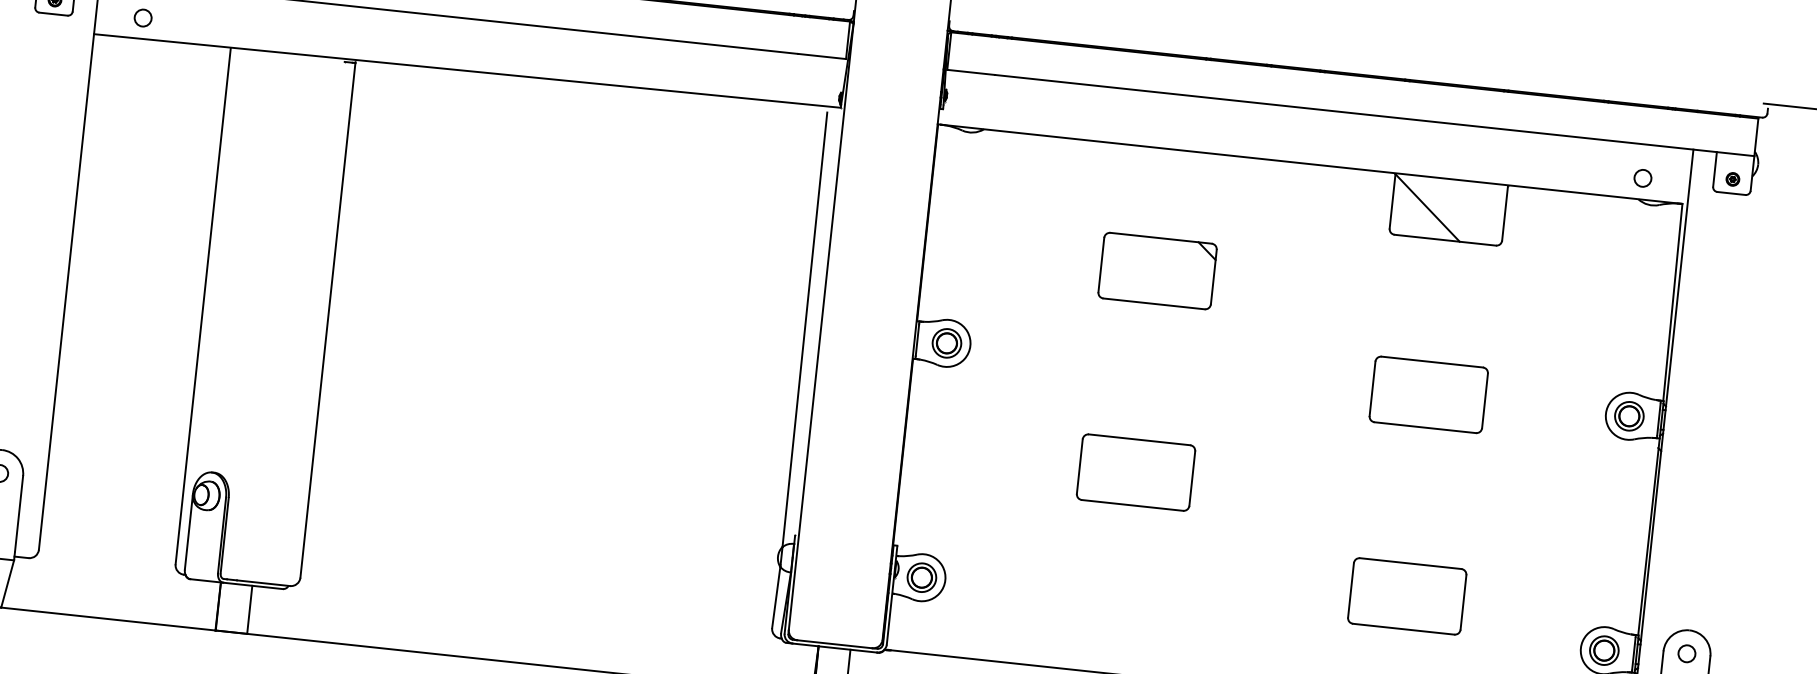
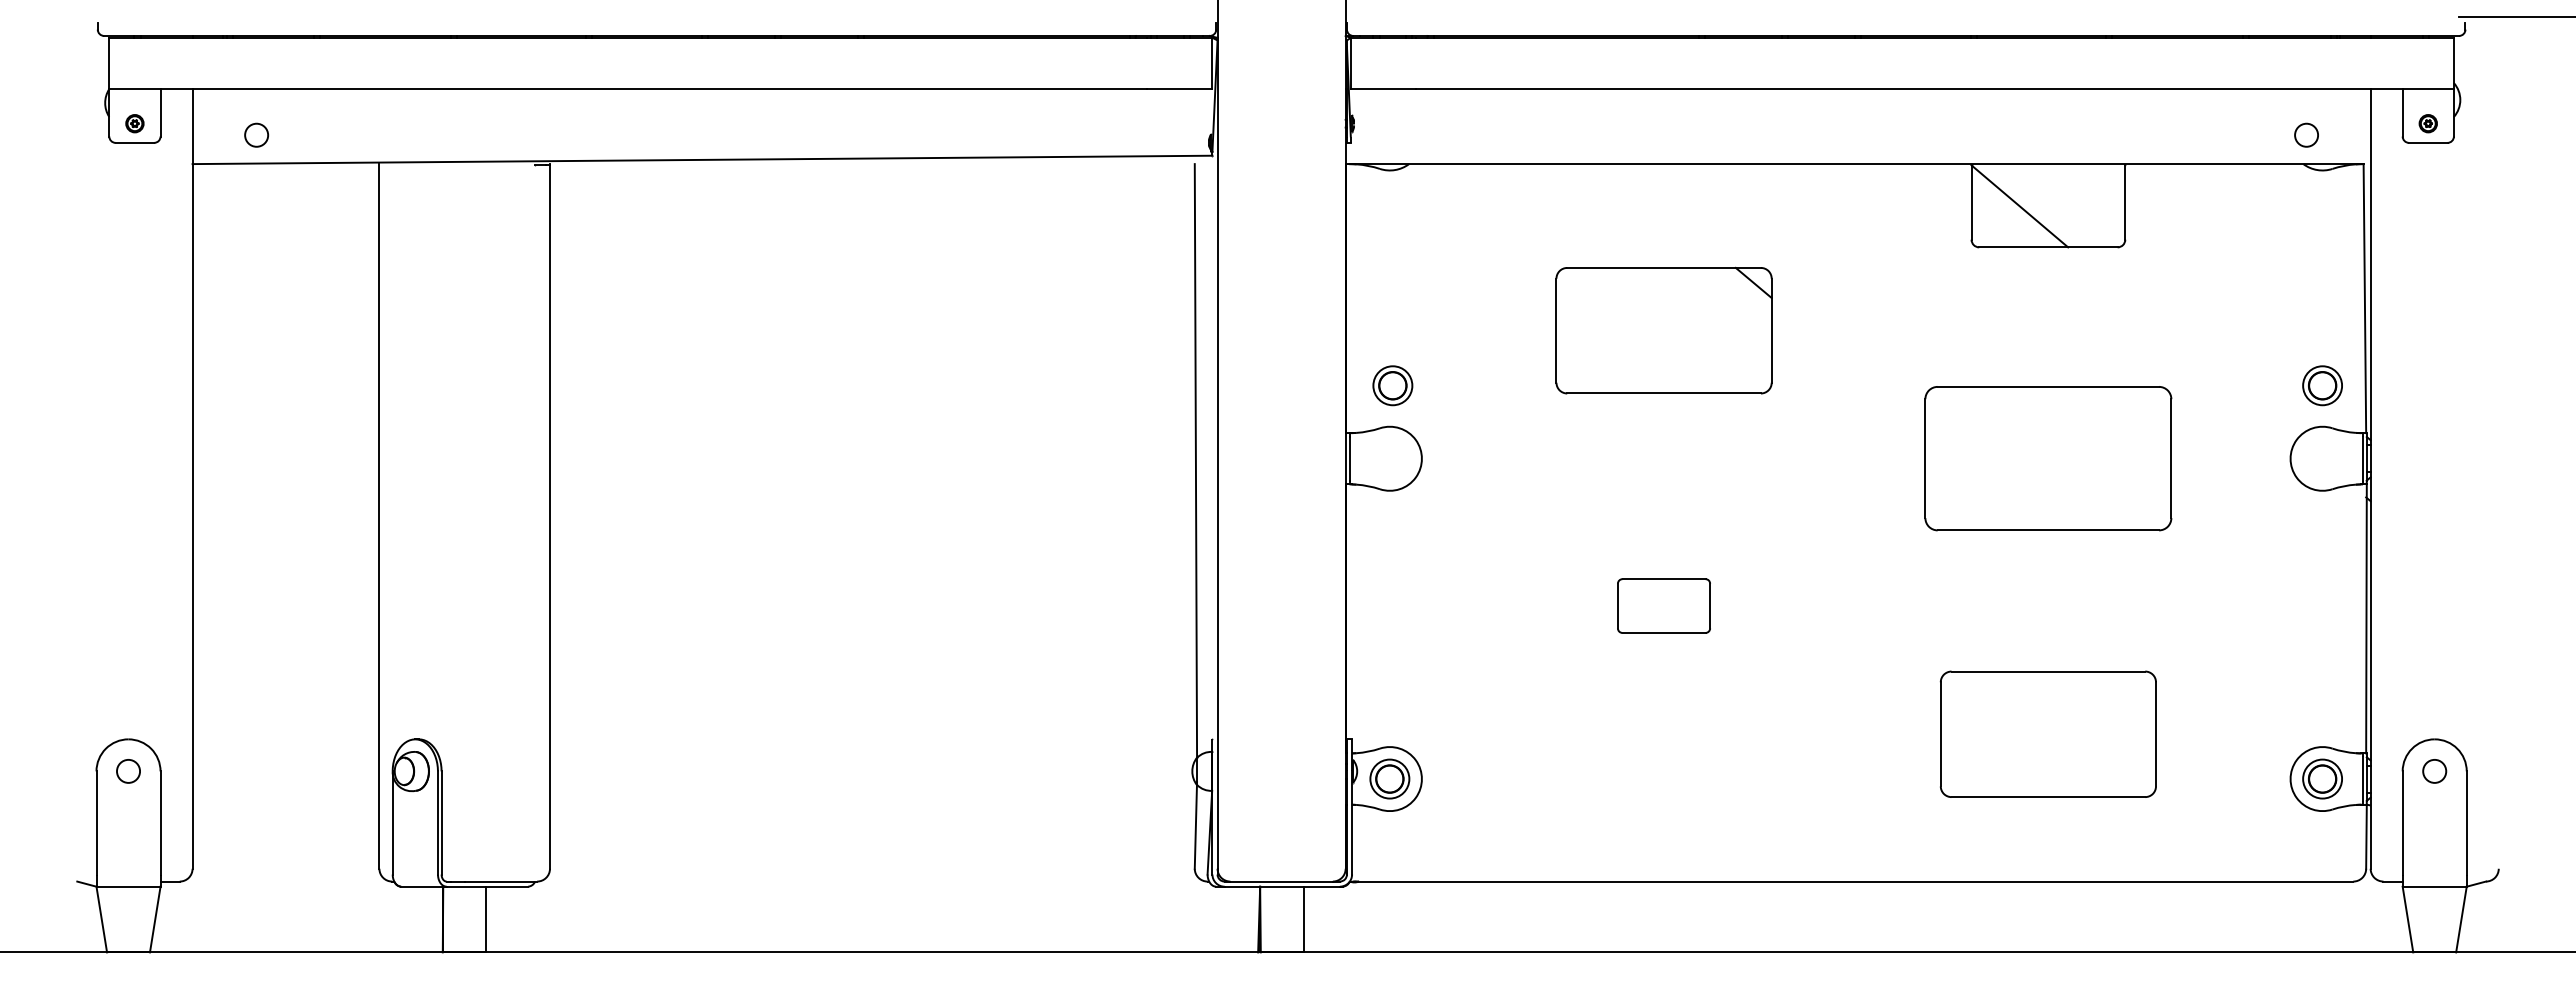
part: (1157, 270) -> (1663, 330), size x1.4
part: (946, 343) -> (1392, 385), moved
part: (1428, 394) -> (2048, 458), size x1.6
part: (1629, 416) -> (2322, 385), moved
part: (1135, 472) -> (1663, 605), size x0.6
part: (1407, 595) -> (2048, 733), size x1.4

